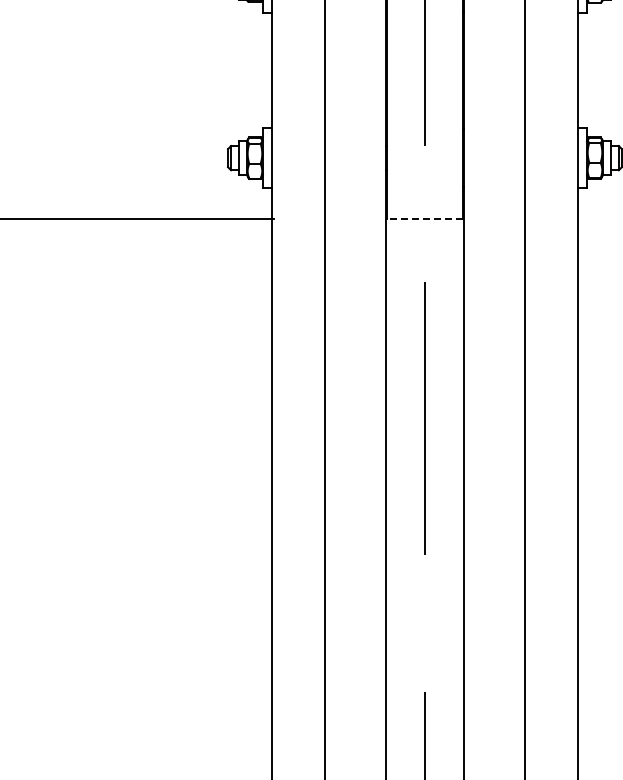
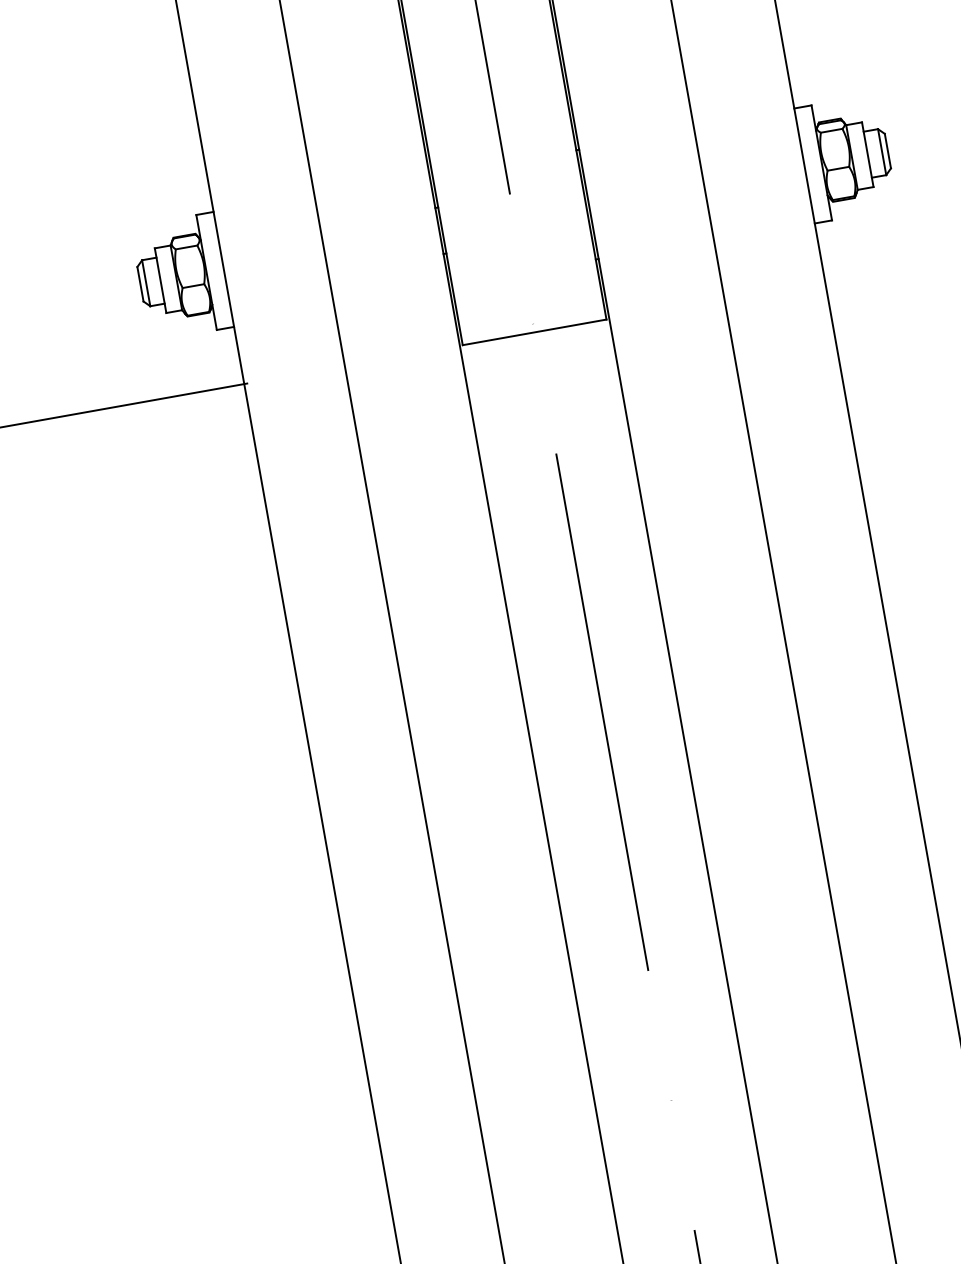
line: (424, 218) -> (533, 332), dashed -> solid

